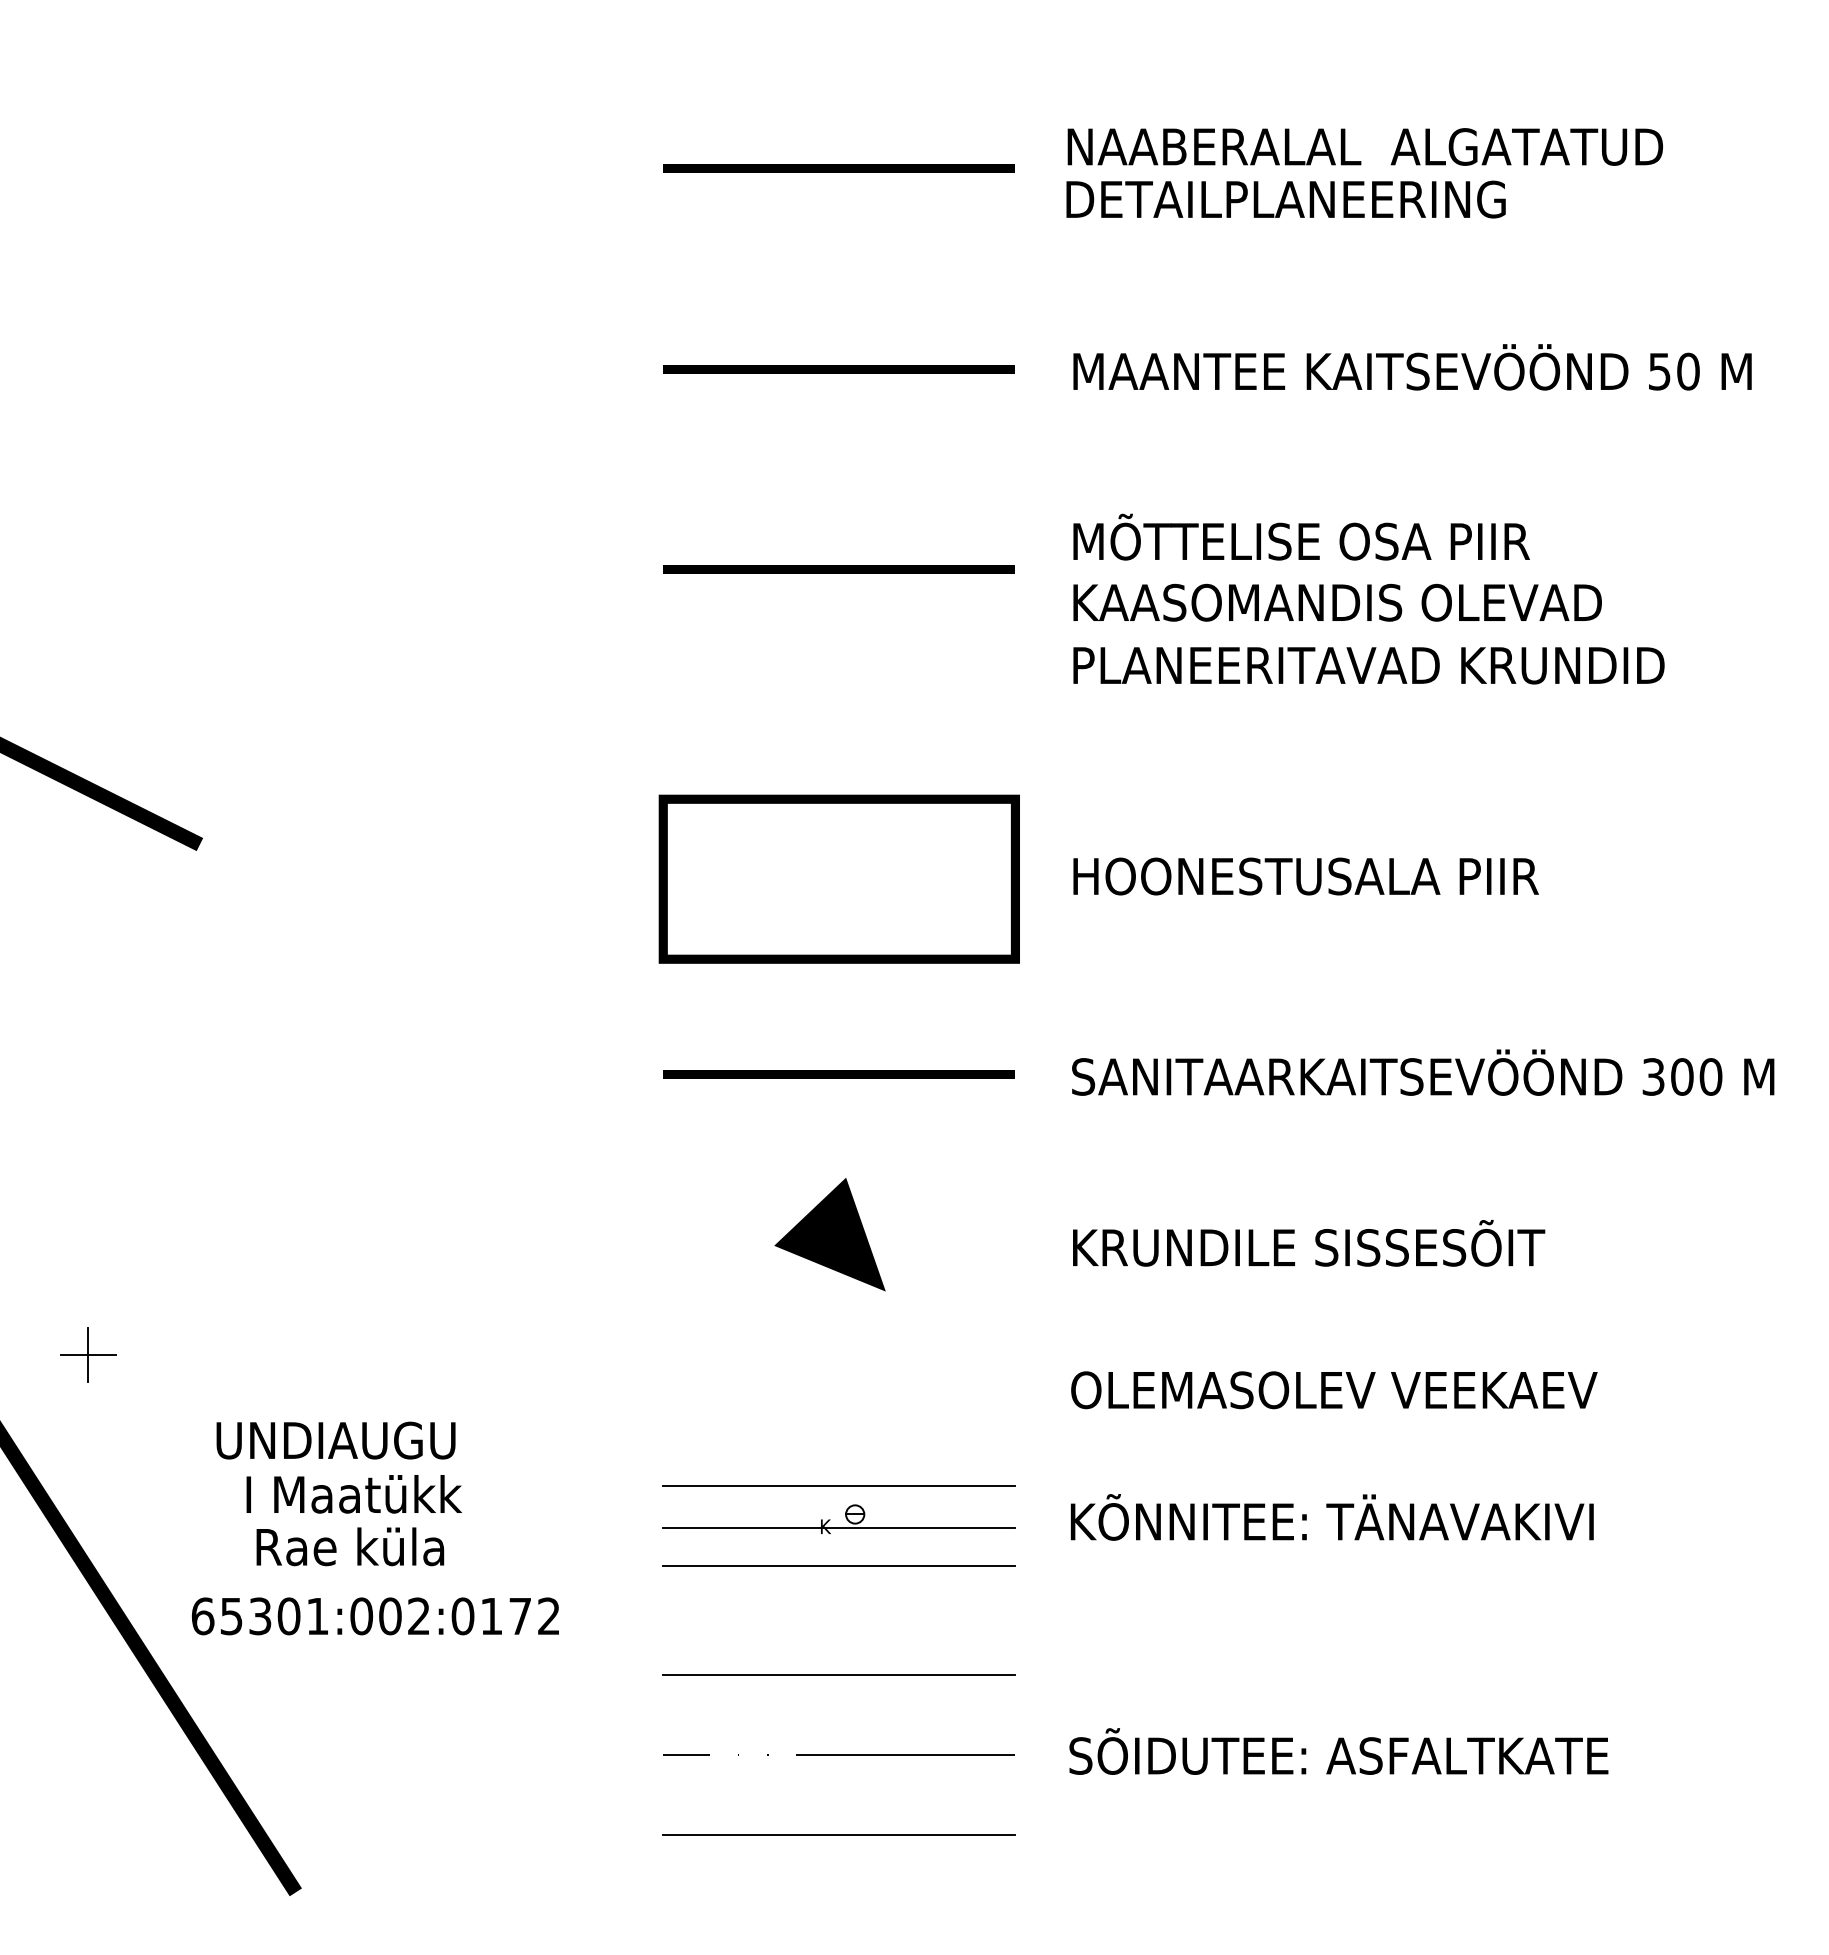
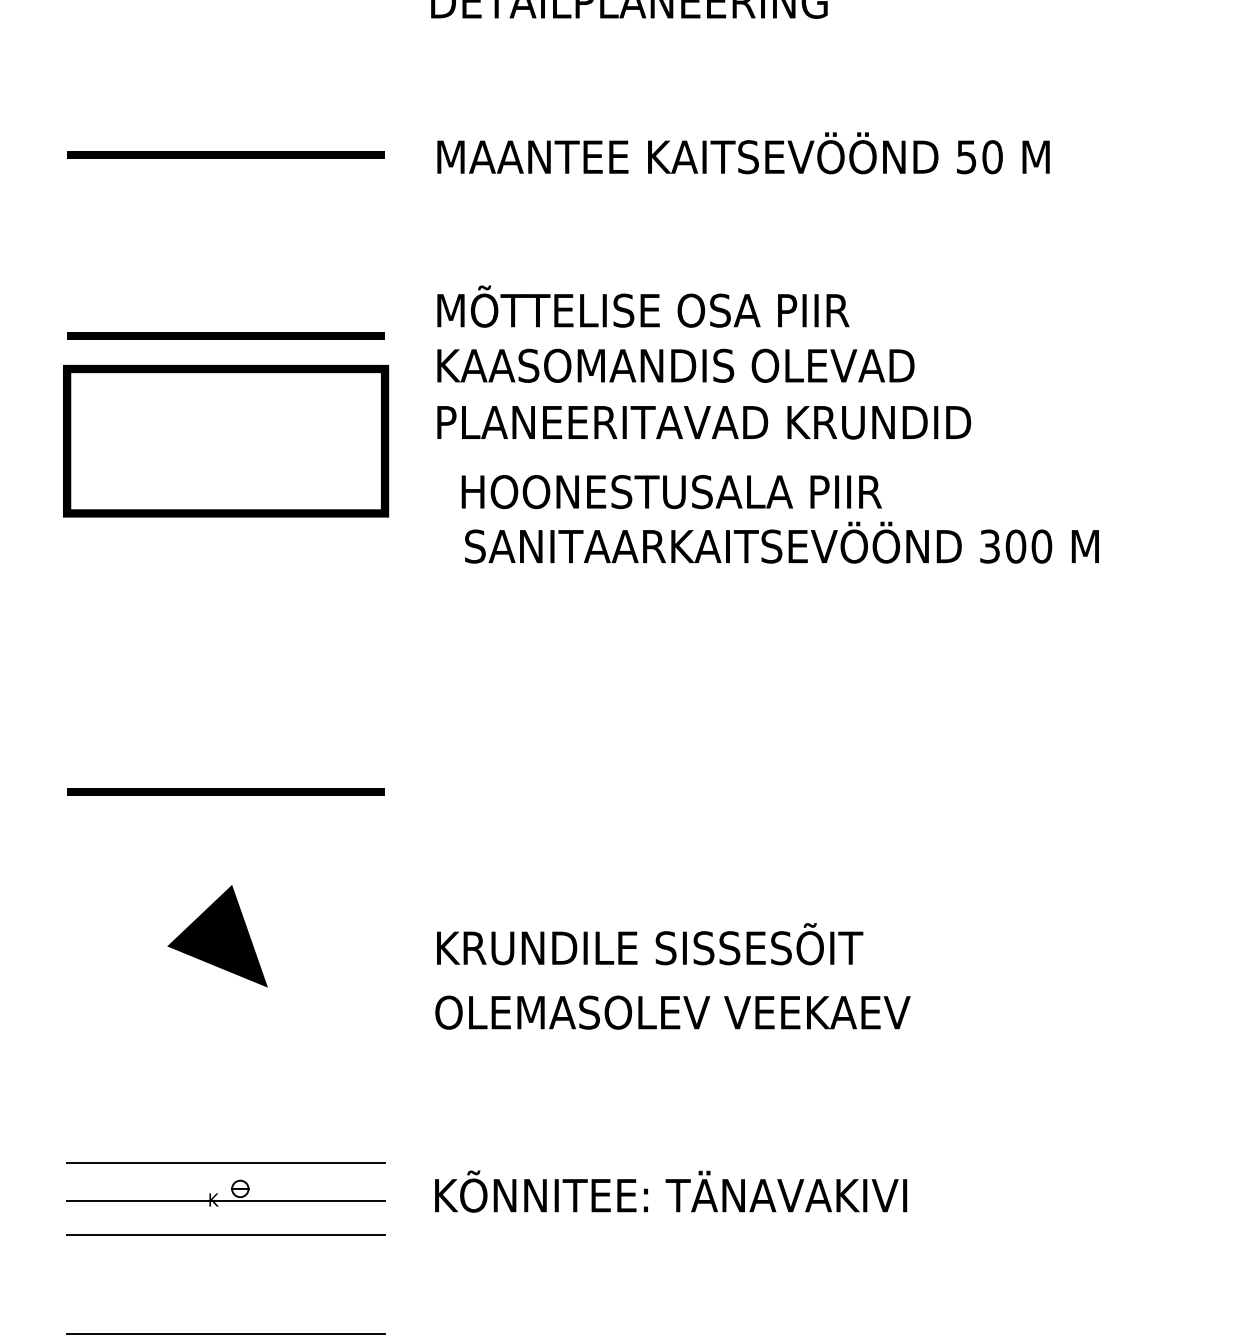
text: (1305, 876) -> (671, 492), moved
part: (838, 878) -> (225, 440), moved
text: (1423, 1072) -> (782, 542), moved
text: (1334, 1390) -> (673, 1012), moved

